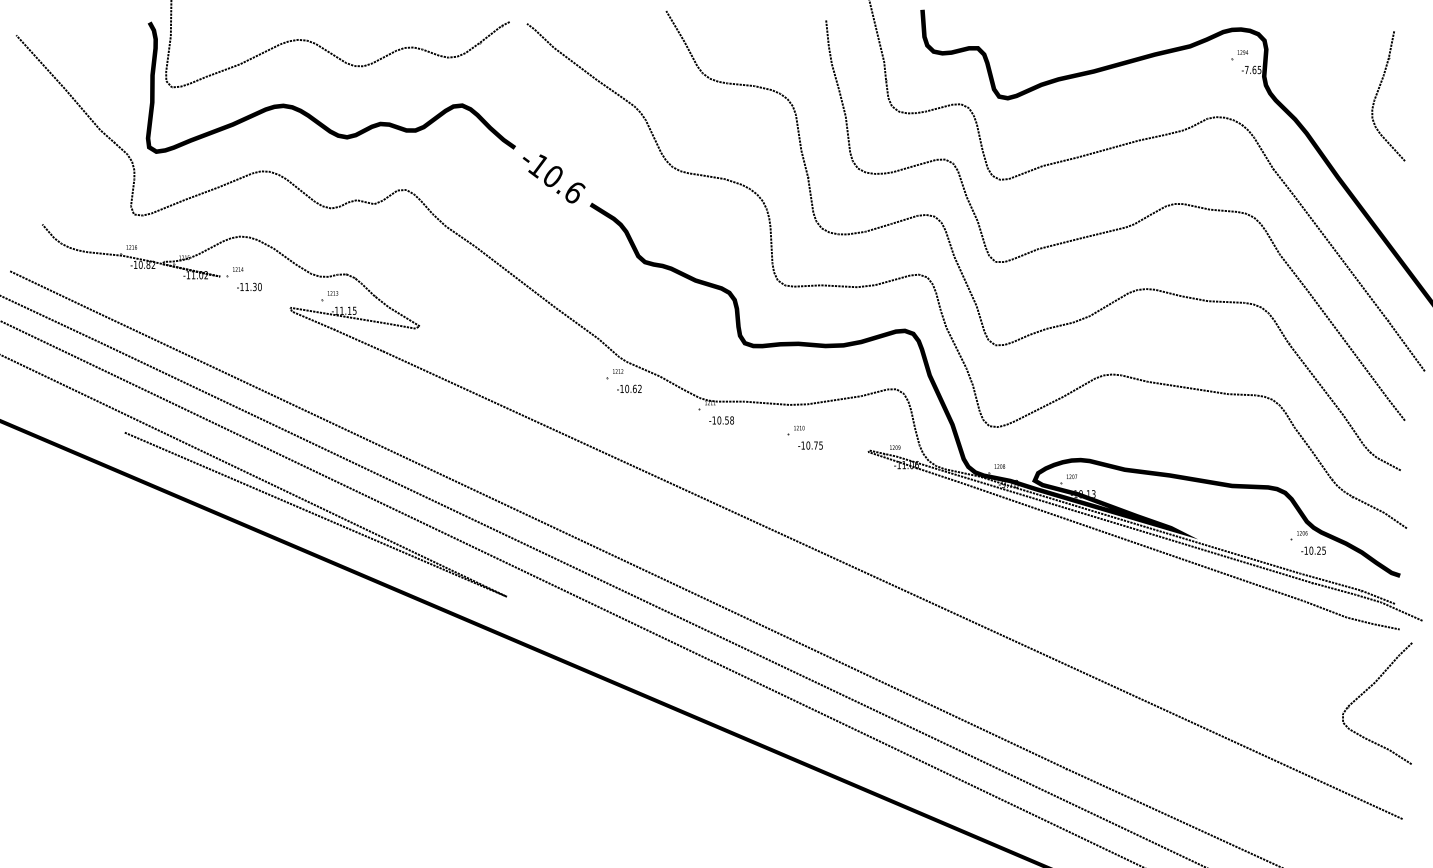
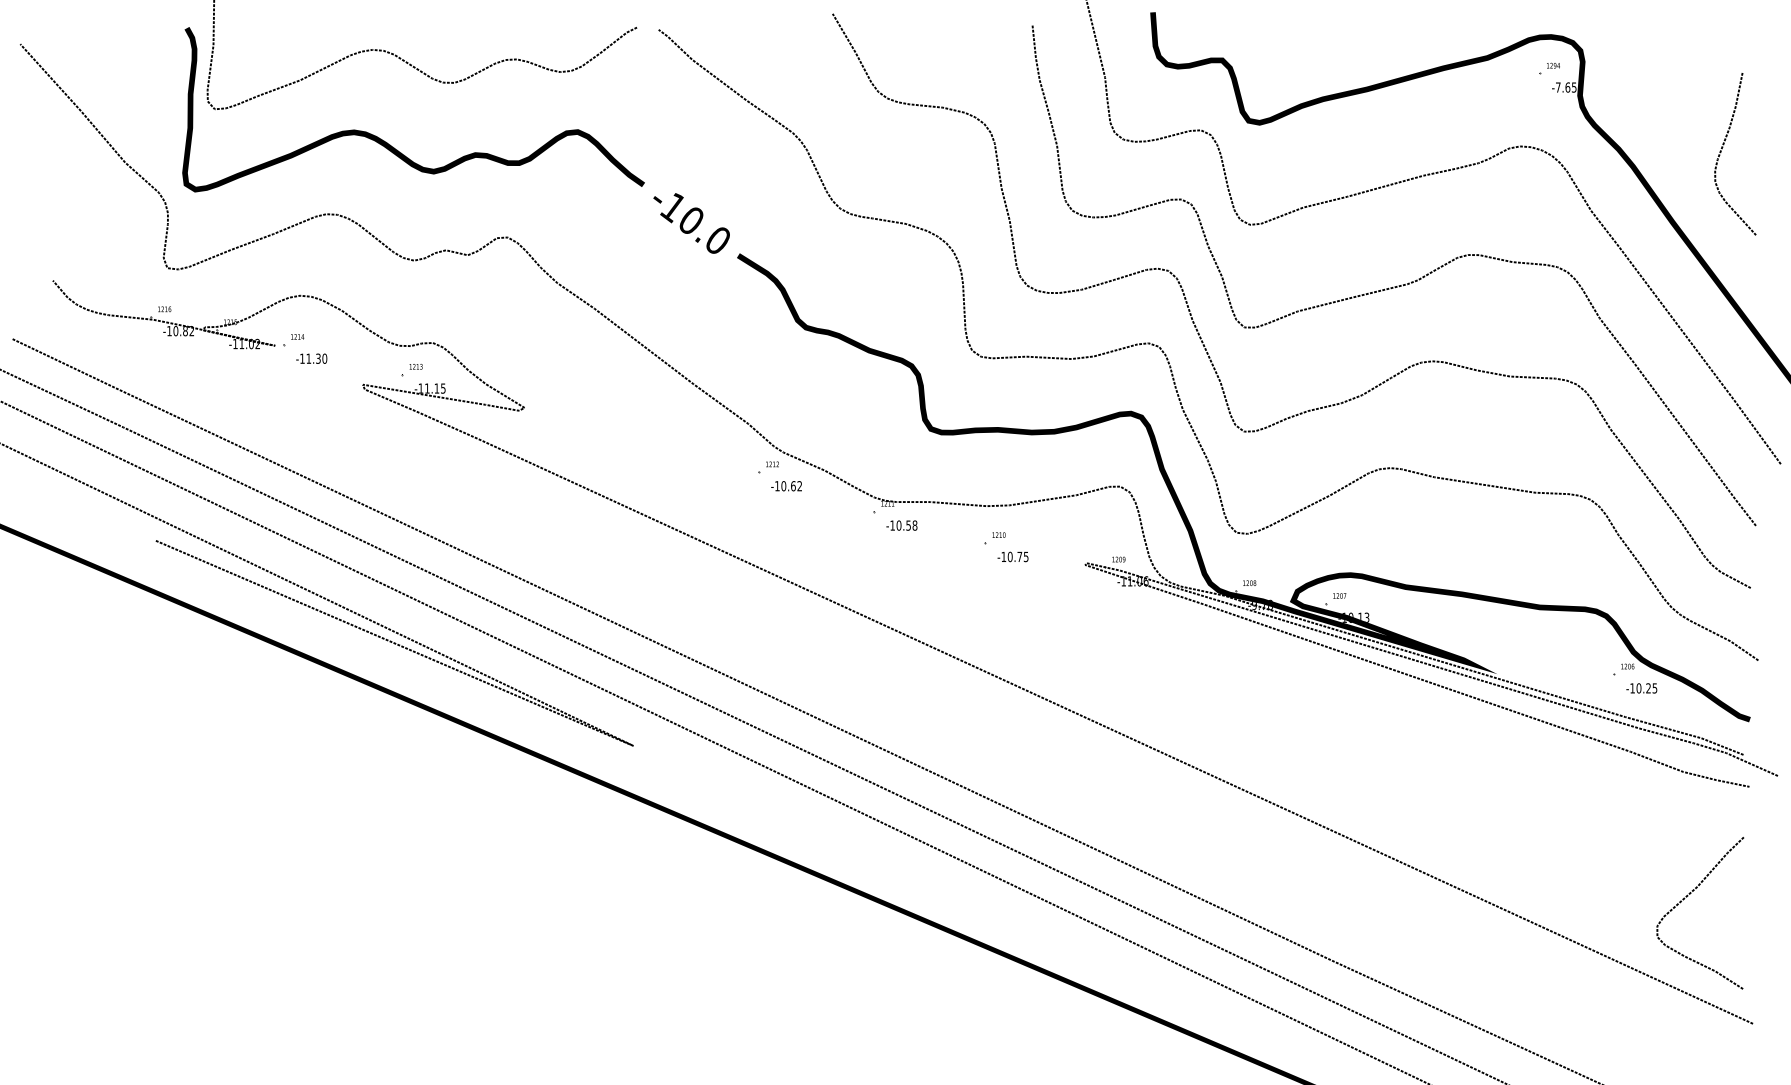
curve: (1378, 92) -> (1722, 149), moved
text: (575, 192) -> (719, 240), -10.6 -> -10.0
curve: (1366, 691) -> (1686, 898), moved

